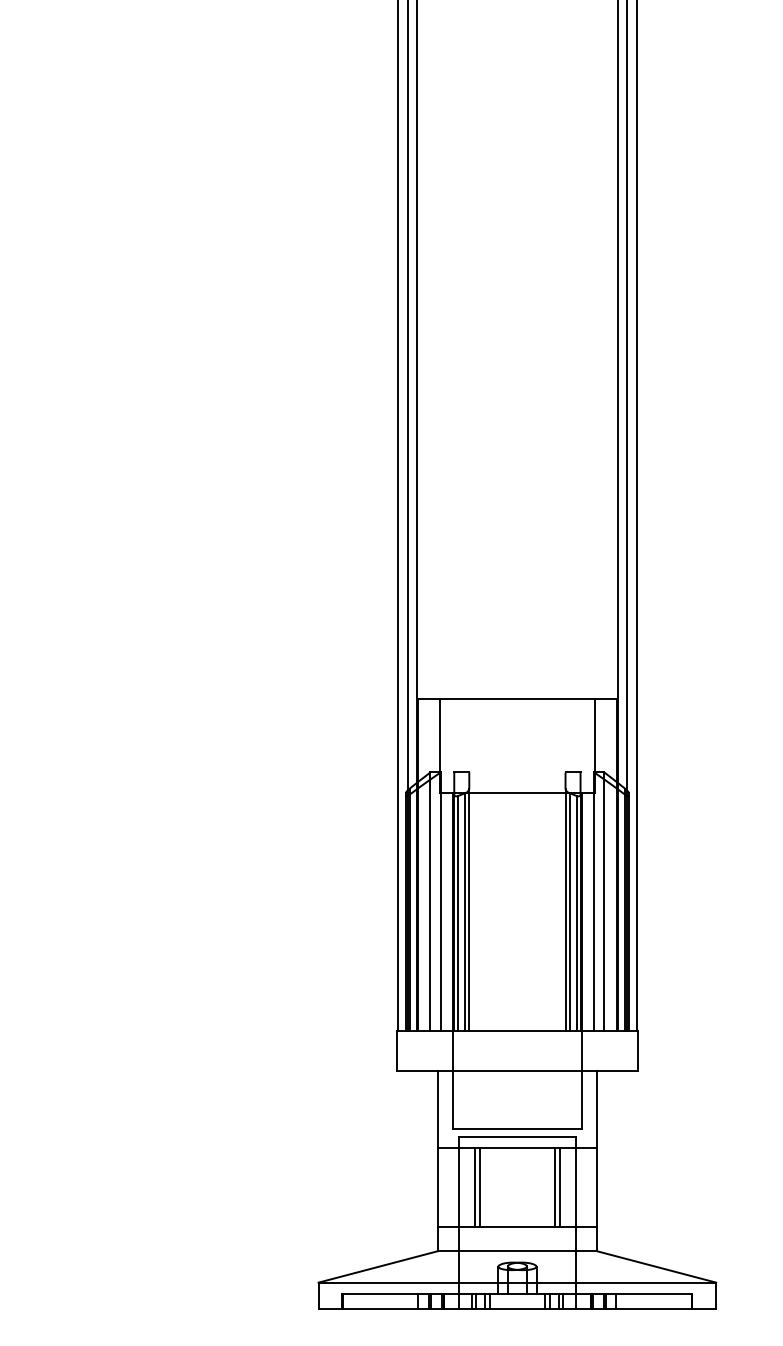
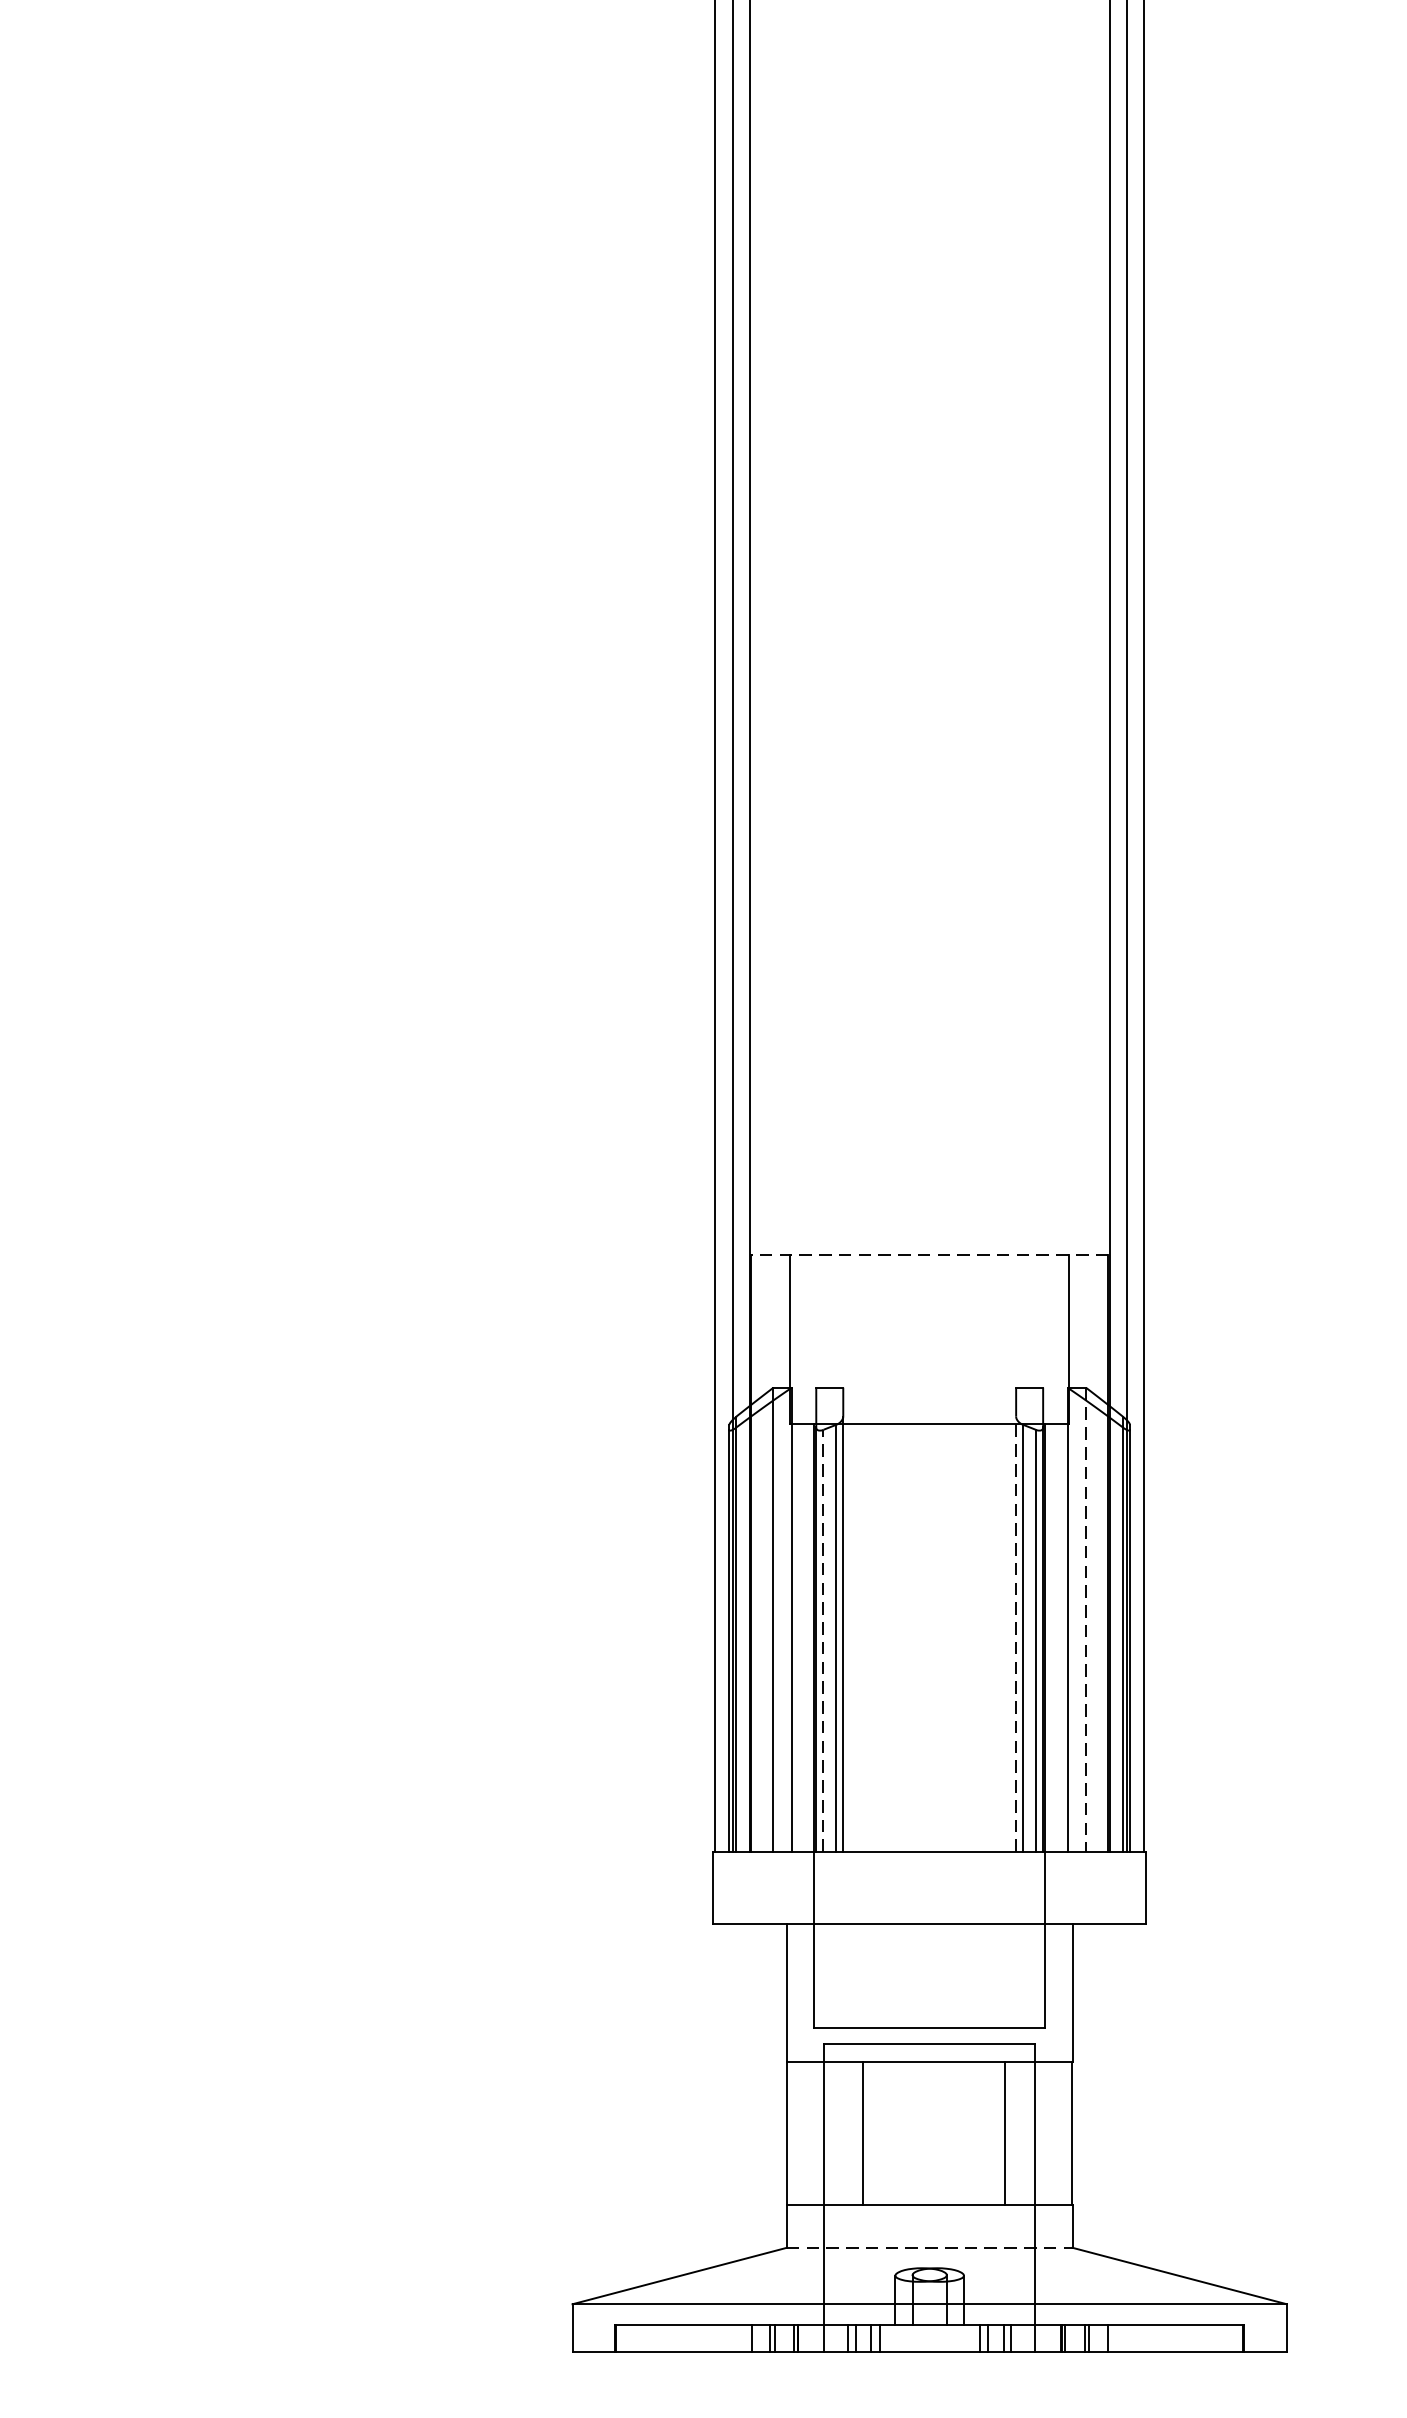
line: (516, 698) -> (928, 1254), solid -> dashed
line: (604, 902) -> (1086, 1621), solid -> dashed
line: (565, 909) -> (1016, 1633), solid -> dashed
line: (458, 912) -> (823, 1639), solid -> dashed
line: (475, 1187) -> (854, 2133), removed
line: (554, 1187) -> (996, 2133), removed
line: (517, 1251) -> (929, 2248), solid -> dashed

